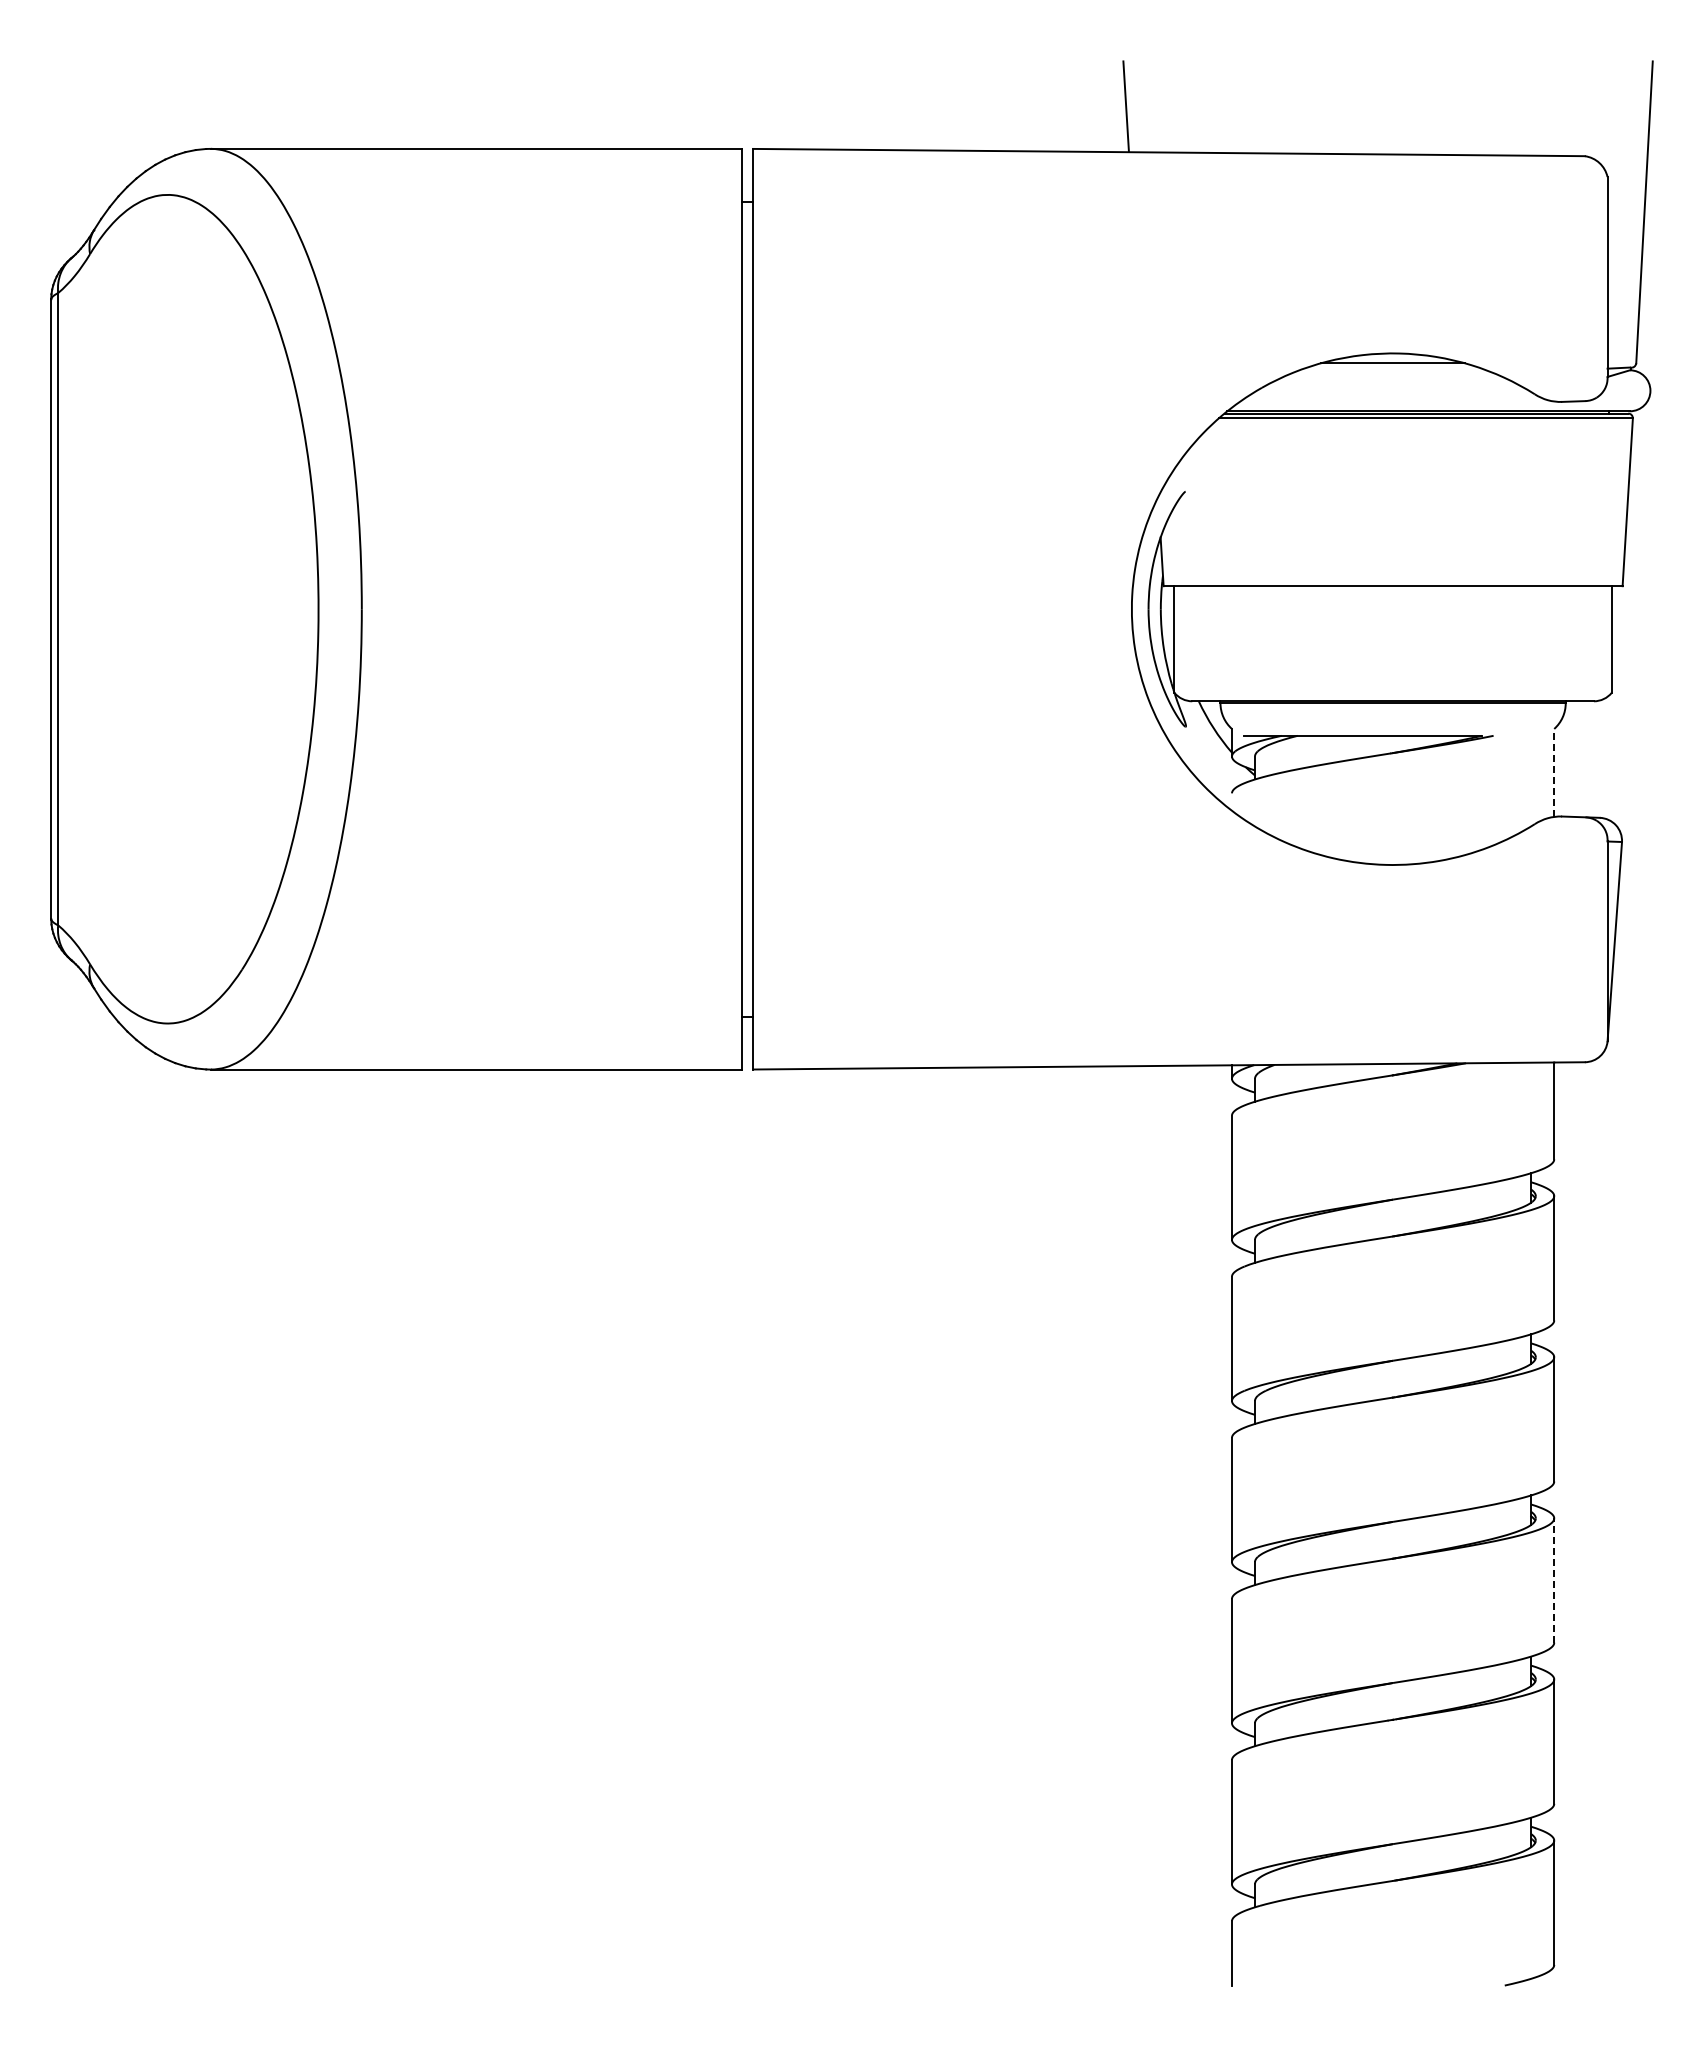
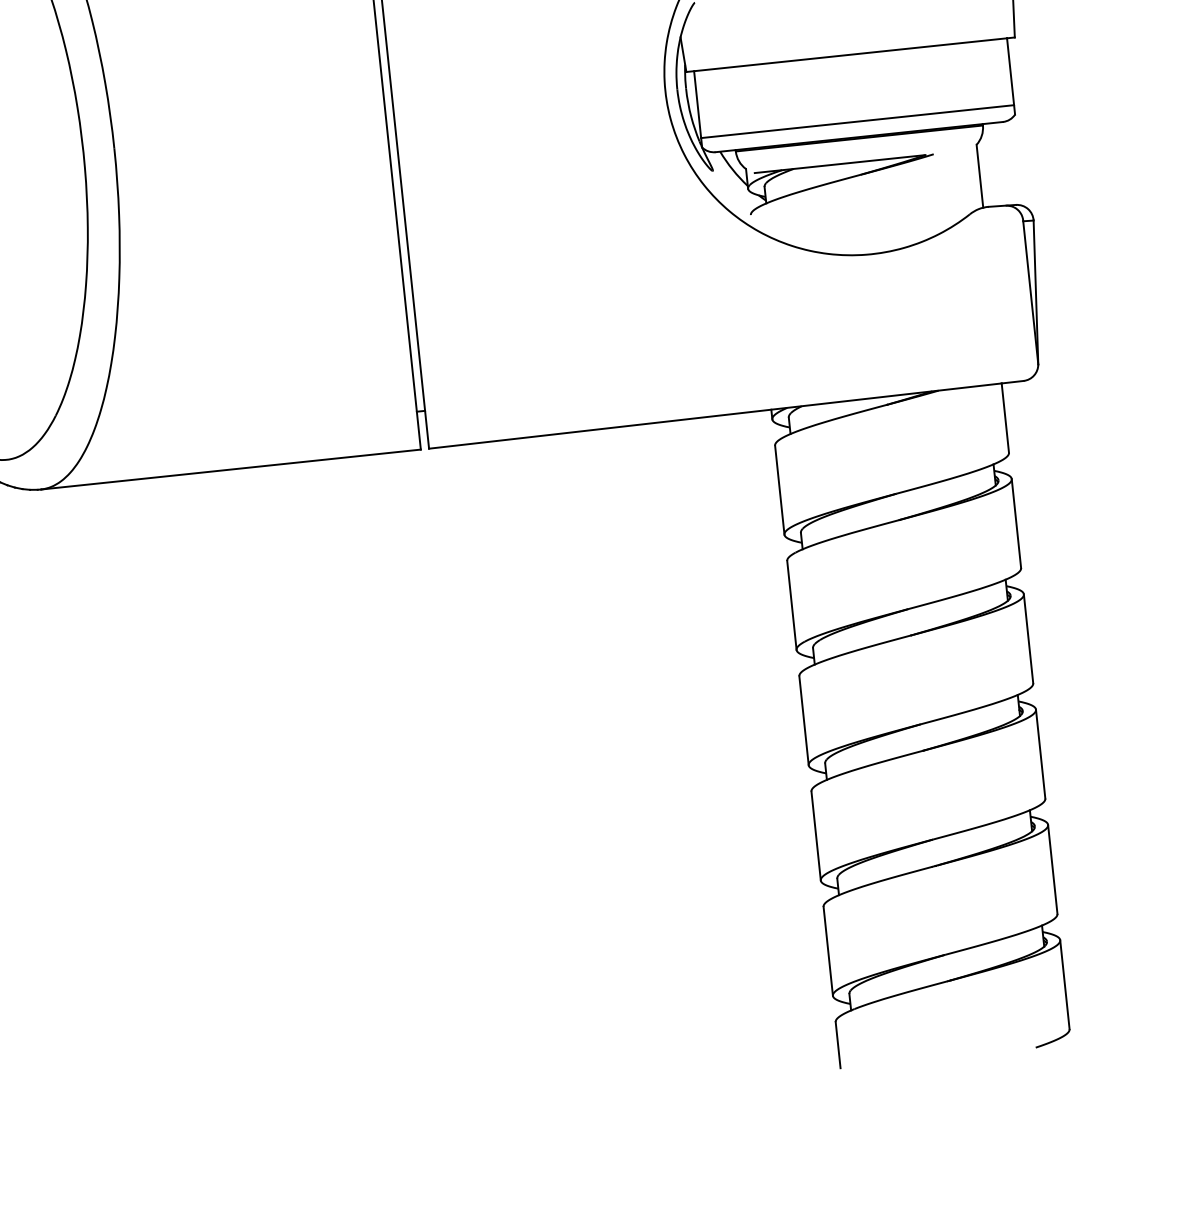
line: (1392, 679) -> (857, 121), added
line: (1554, 772) -> (980, 175), dashed -> solid
line: (1554, 1580) -> (1040, 754), dashed -> solid

